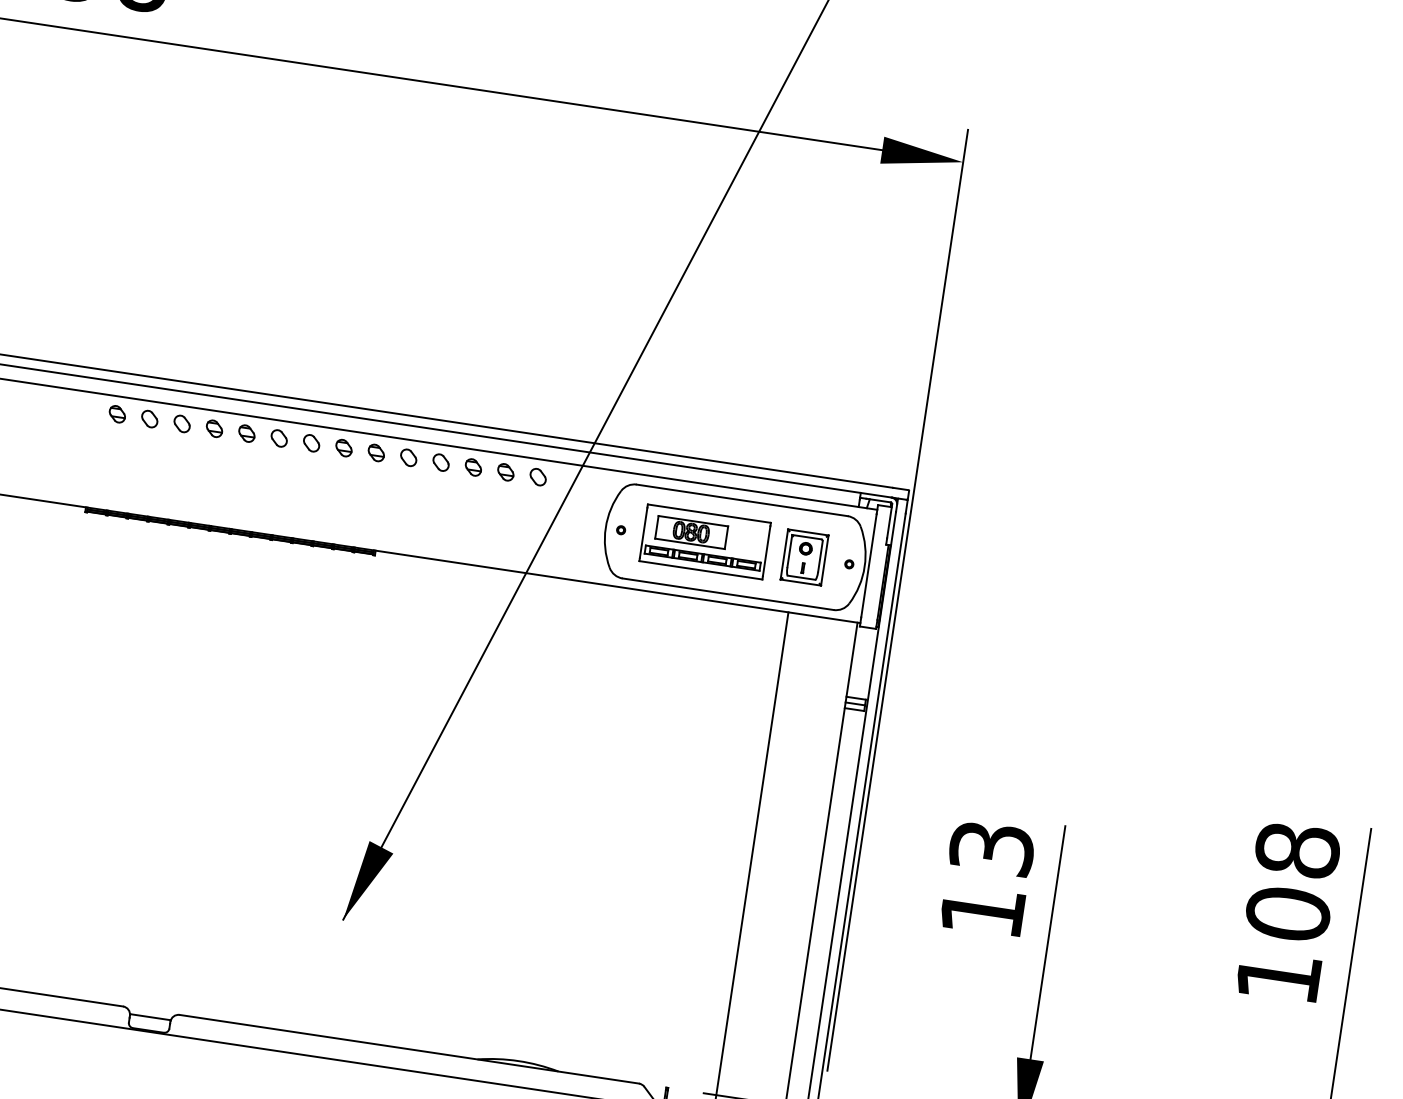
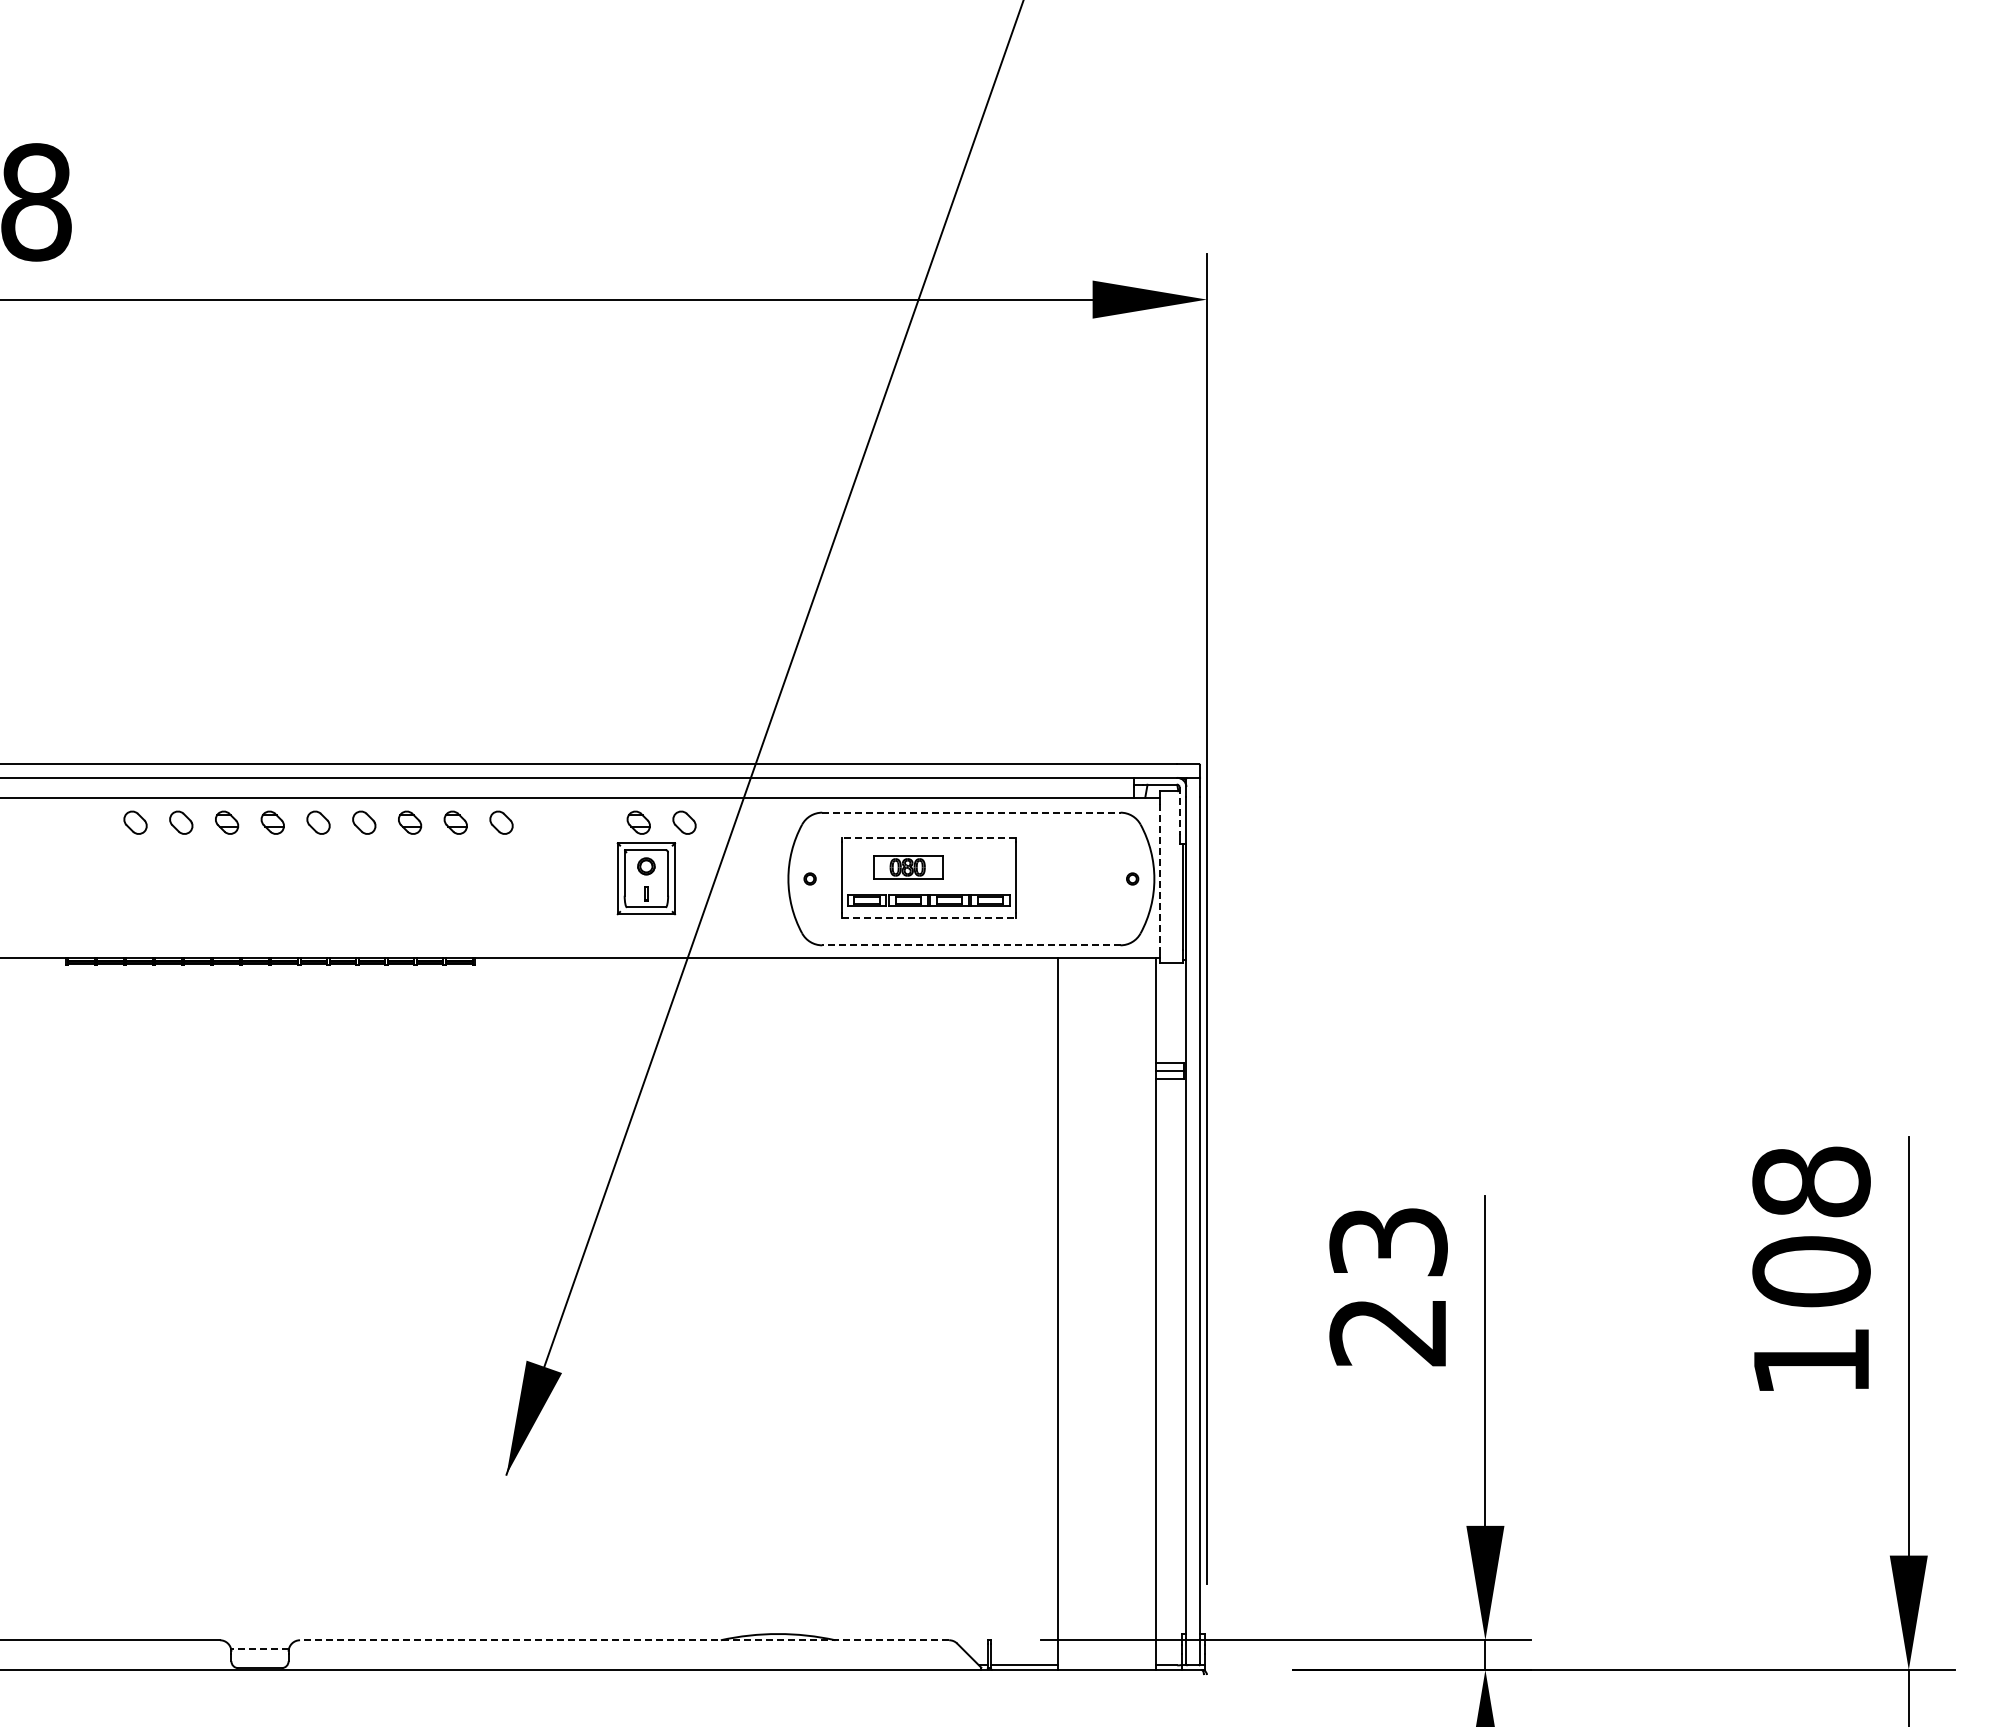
part: (117, 414) -> (89, 822), removed
part: (441, 462) -> (547, 822), removed
part: (473, 467) -> (593, 822), removed
line: (742, 500) -> (971, 812), solid -> dashed
line: (709, 513) -> (928, 837), solid -> dashed
line: (889, 521) -> (1179, 811), solid -> dashed
part: (691, 532) -> (907, 867), size x0.7
part: (804, 557) -> (646, 878), moved
line: (869, 566) -> (1160, 877), solid -> dashed
line: (700, 570) -> (928, 917), solid -> dashed
line: (727, 594) -> (970, 945), solid -> dashed
text: (981, 912) -> (1387, 1332), 13 -> 23
line: (150, 1017) -> (260, 1649), solid -> dashed
line: (409, 1049) -> (624, 1640), solid -> dashed

